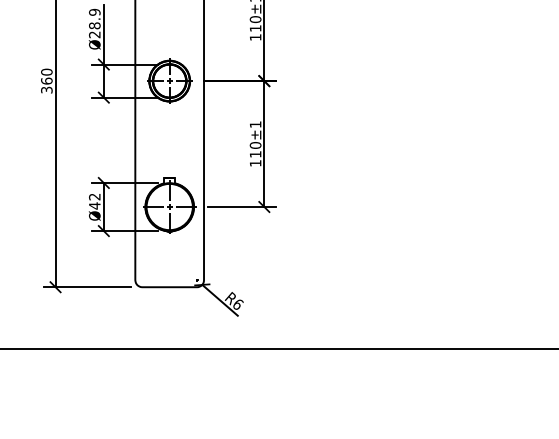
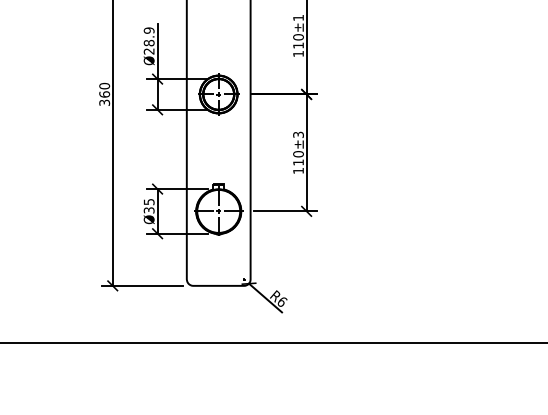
text: (255, 124) -> (298, 134), 110±1 -> 110±3
text: (94, 201) -> (148, 206), Ø42 -> Ø35

